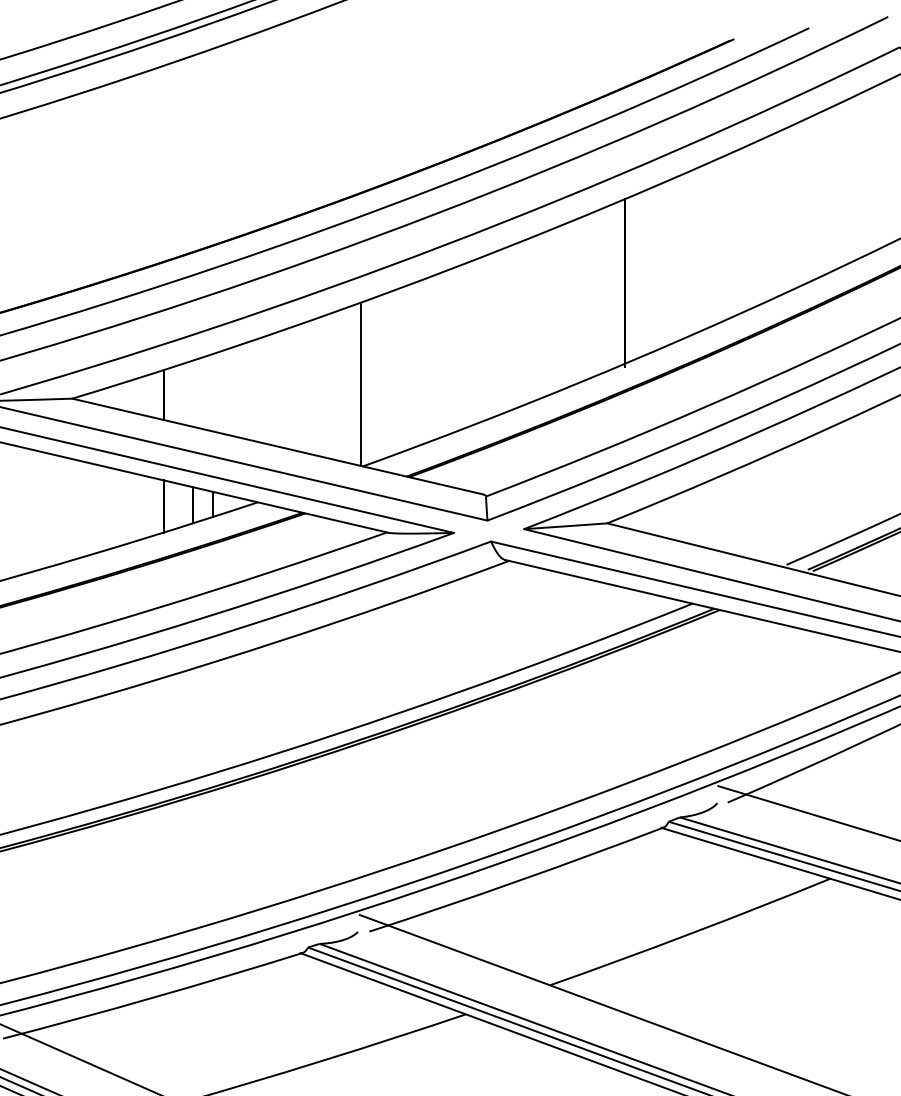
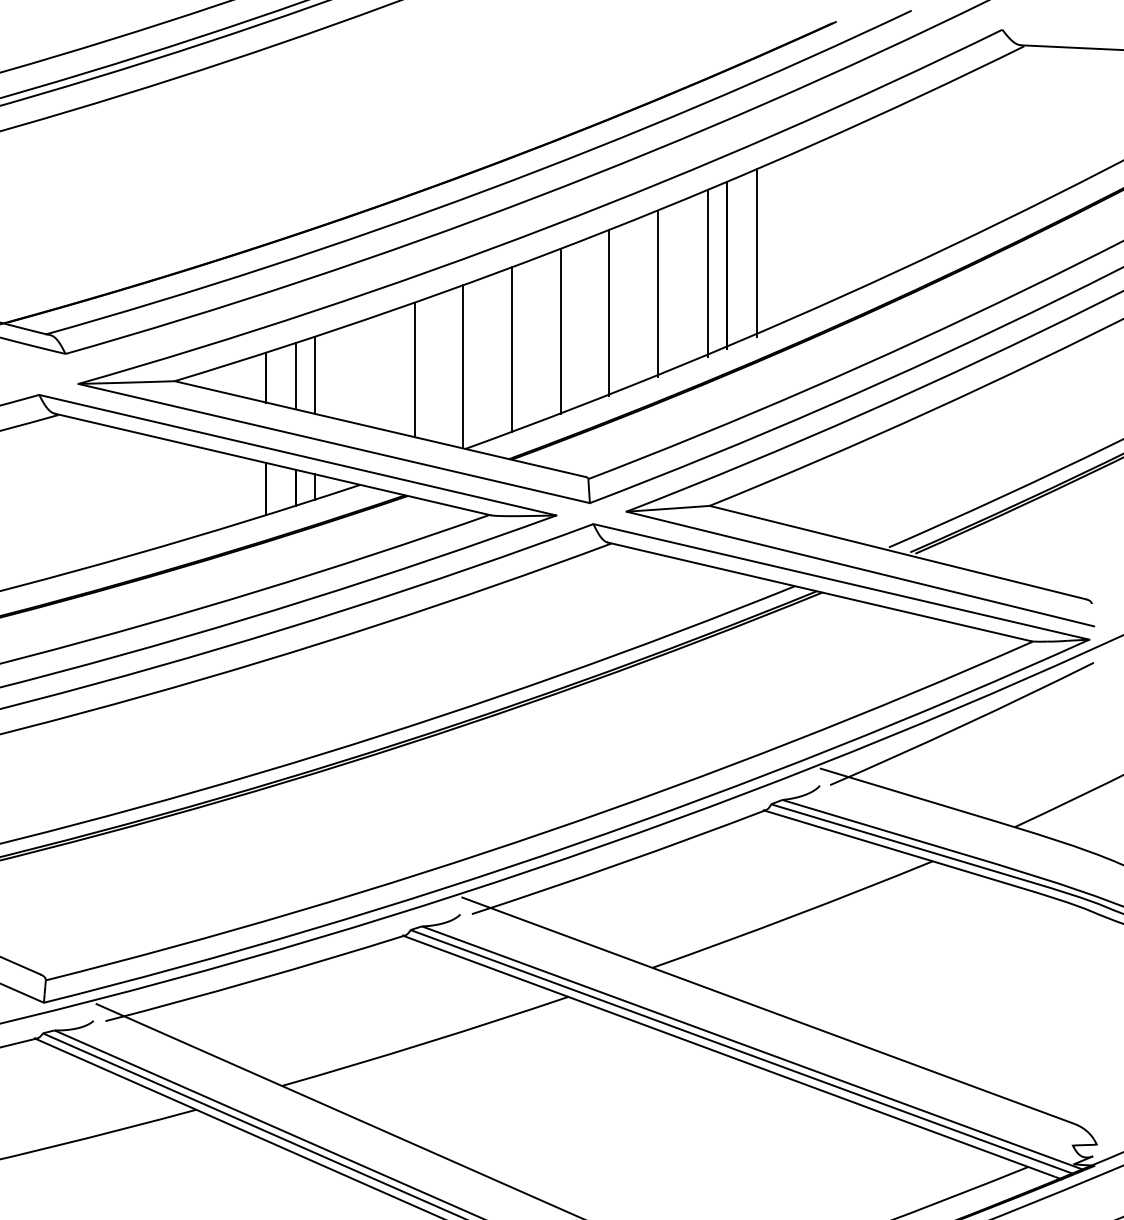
line: (654, 270) -> (756, 253), added
line: (605, 290) -> (707, 273), added
line: (555, 310) -> (657, 293), added
line: (507, 329) -> (609, 312), added
line: (458, 348) -> (560, 331), added
line: (409, 366) -> (511, 349), added
line: (312, 386) -> (414, 369), added
line: (213, 392) -> (315, 375), added
line: (193, 393) -> (295, 376), added

